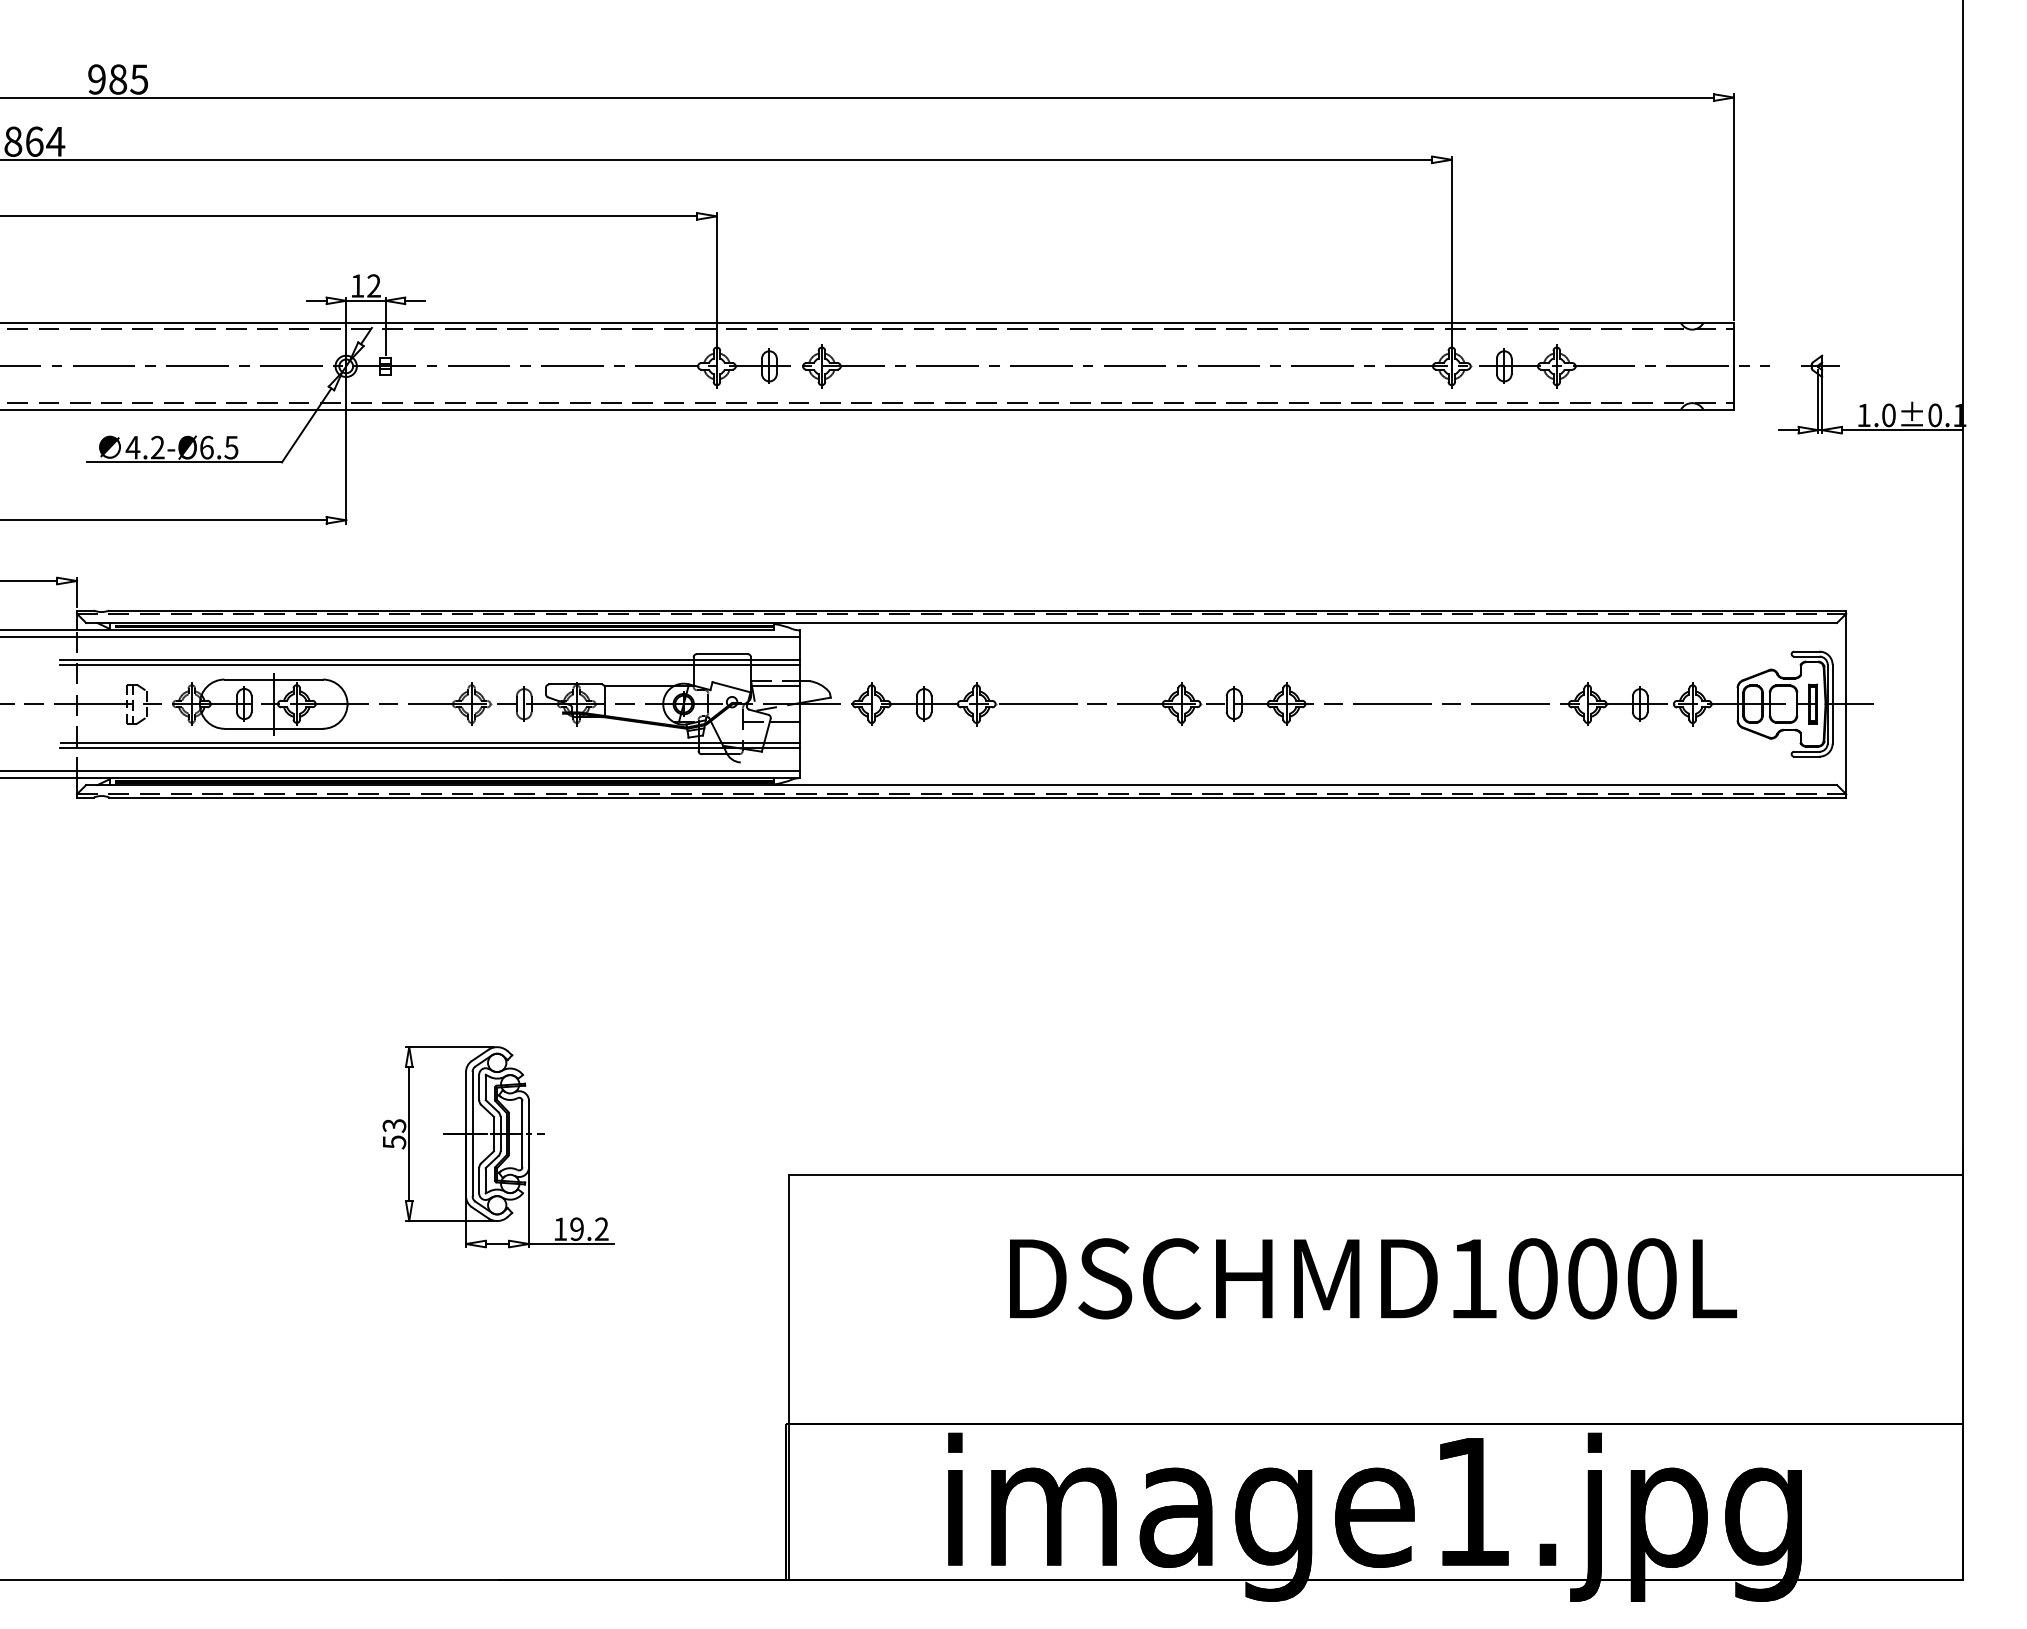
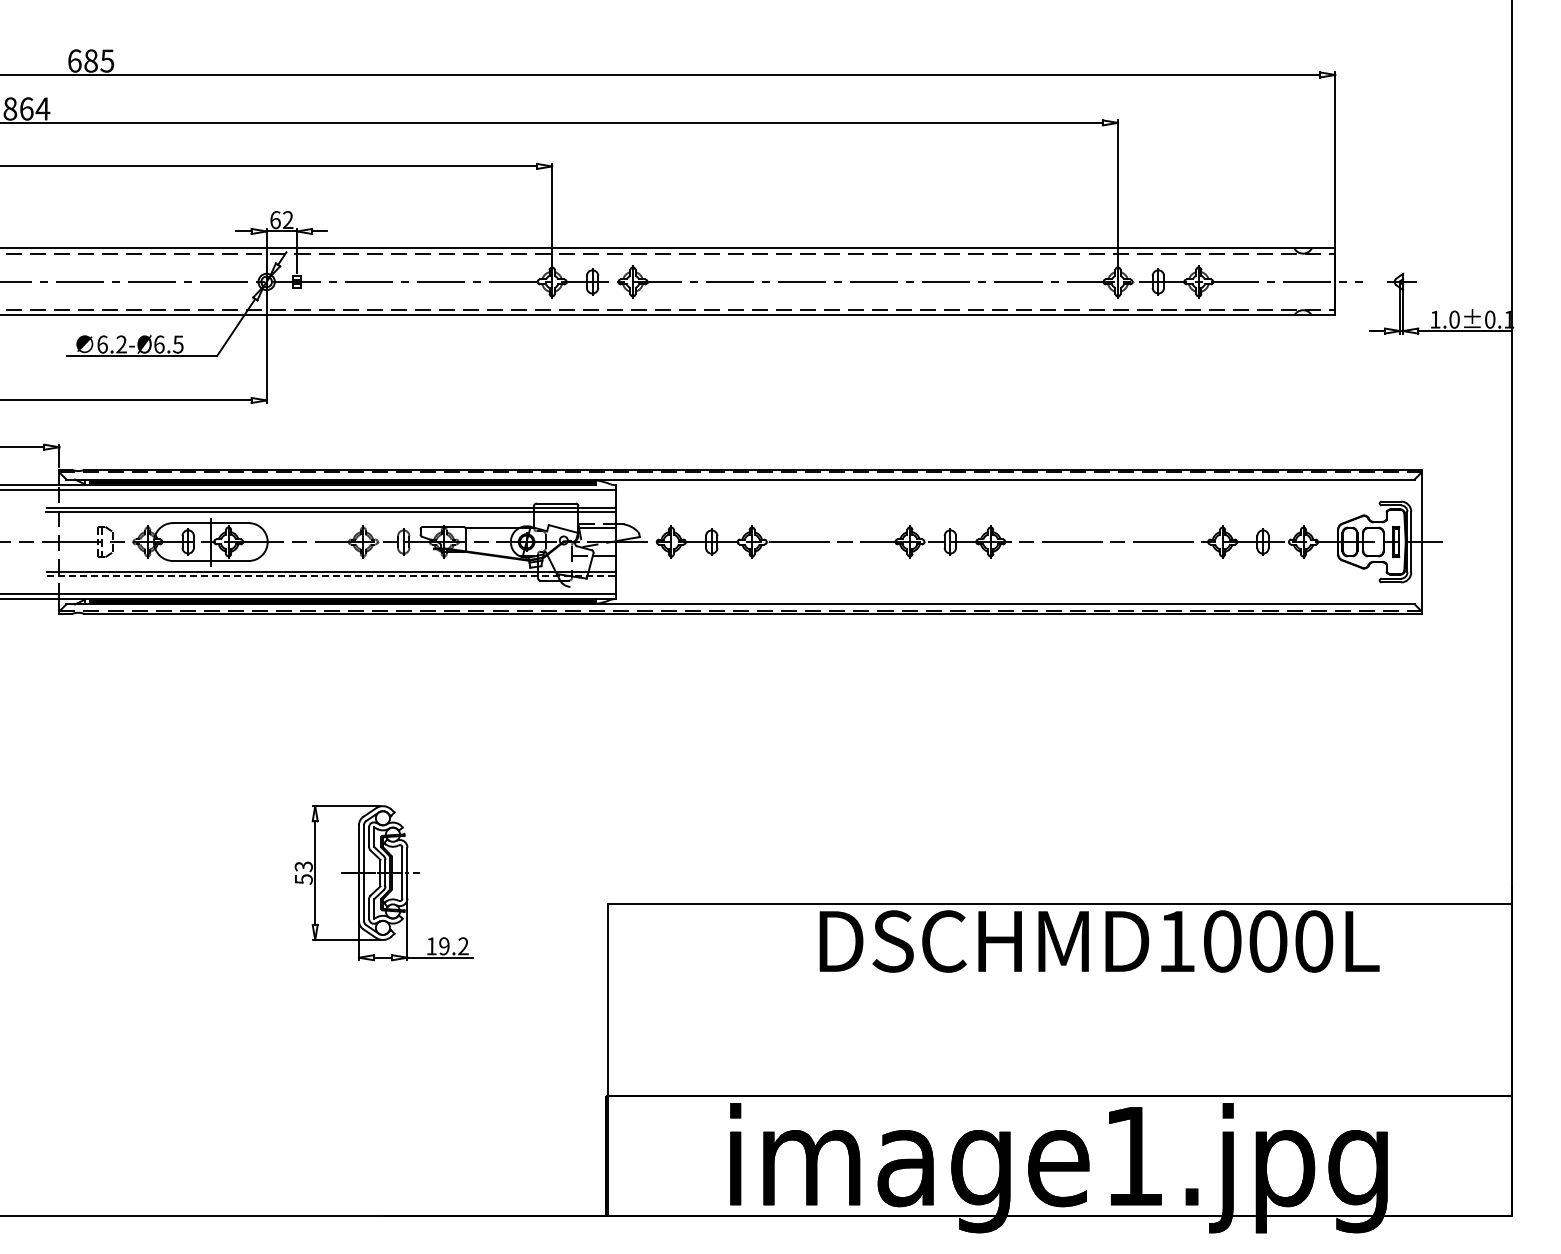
text: (96, 78) -> (74, 60), 985 -> 685
text: (357, 286) -> (275, 220), 12 -> 62
text: (132, 447) -> (102, 344), 4.2-Ø6.5 -> 6.2-Ø6.5
line: (430, 748) -> (331, 576), solid -> dashed
text: (1373, 1278) -> (1099, 941), moved

